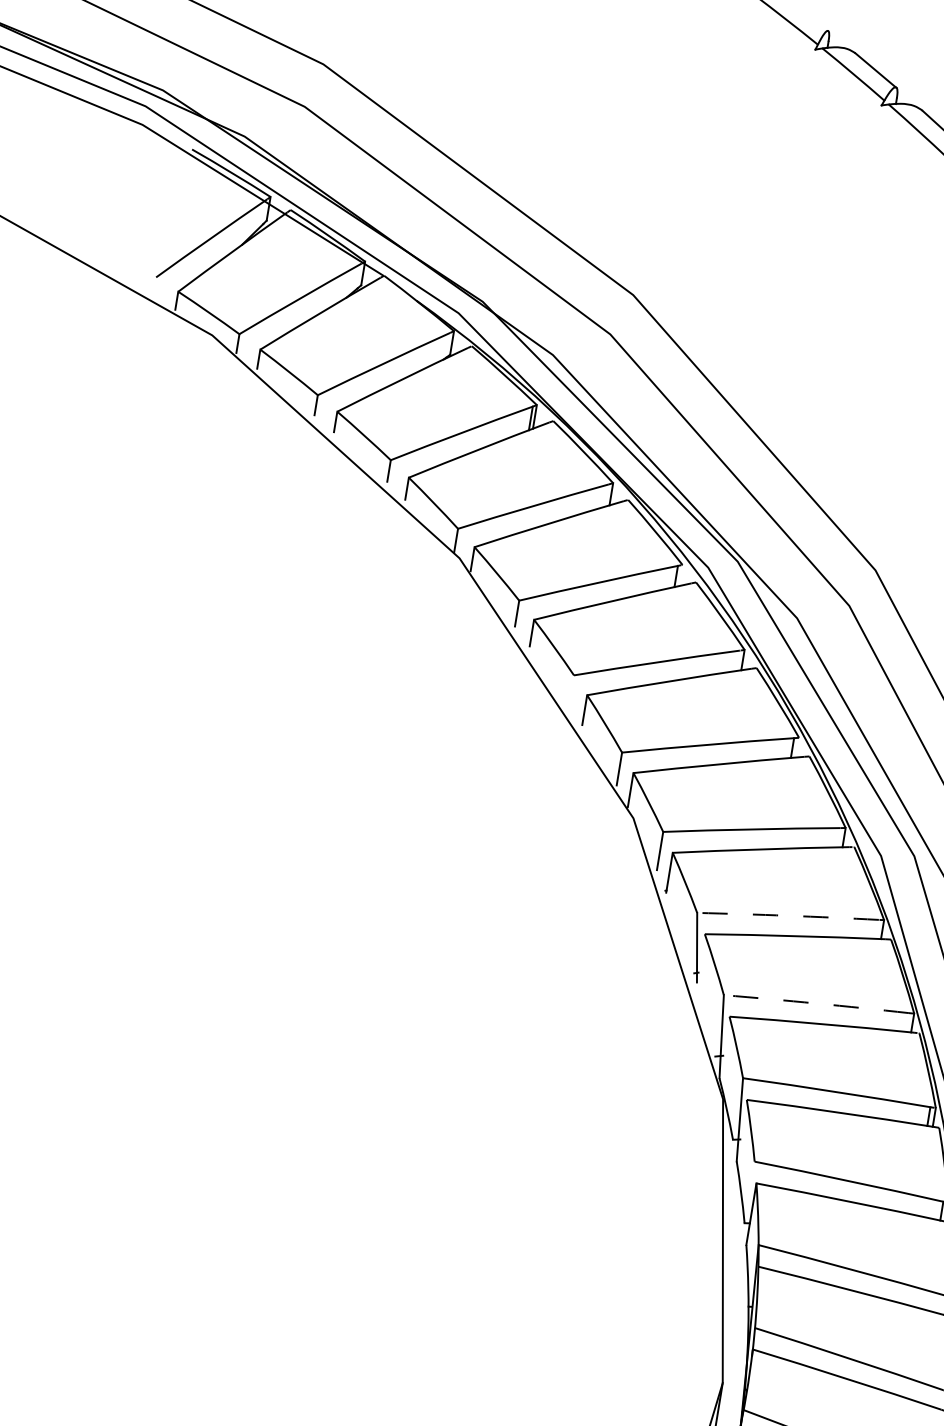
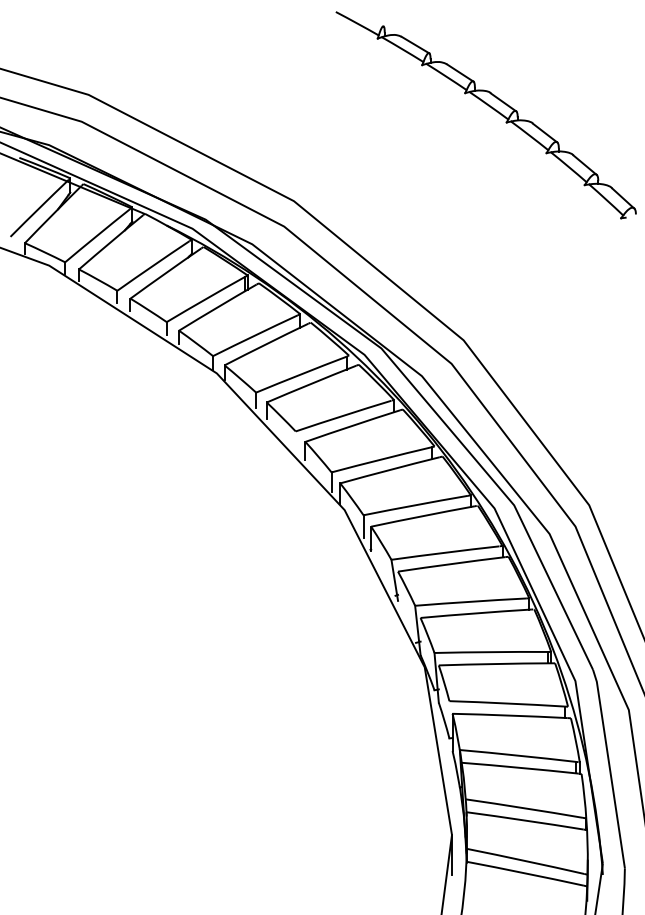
arc: (788, 915) -> (445, 552), dashed -> solid
arc: (816, 1003) -> (470, 601), dashed -> solid

